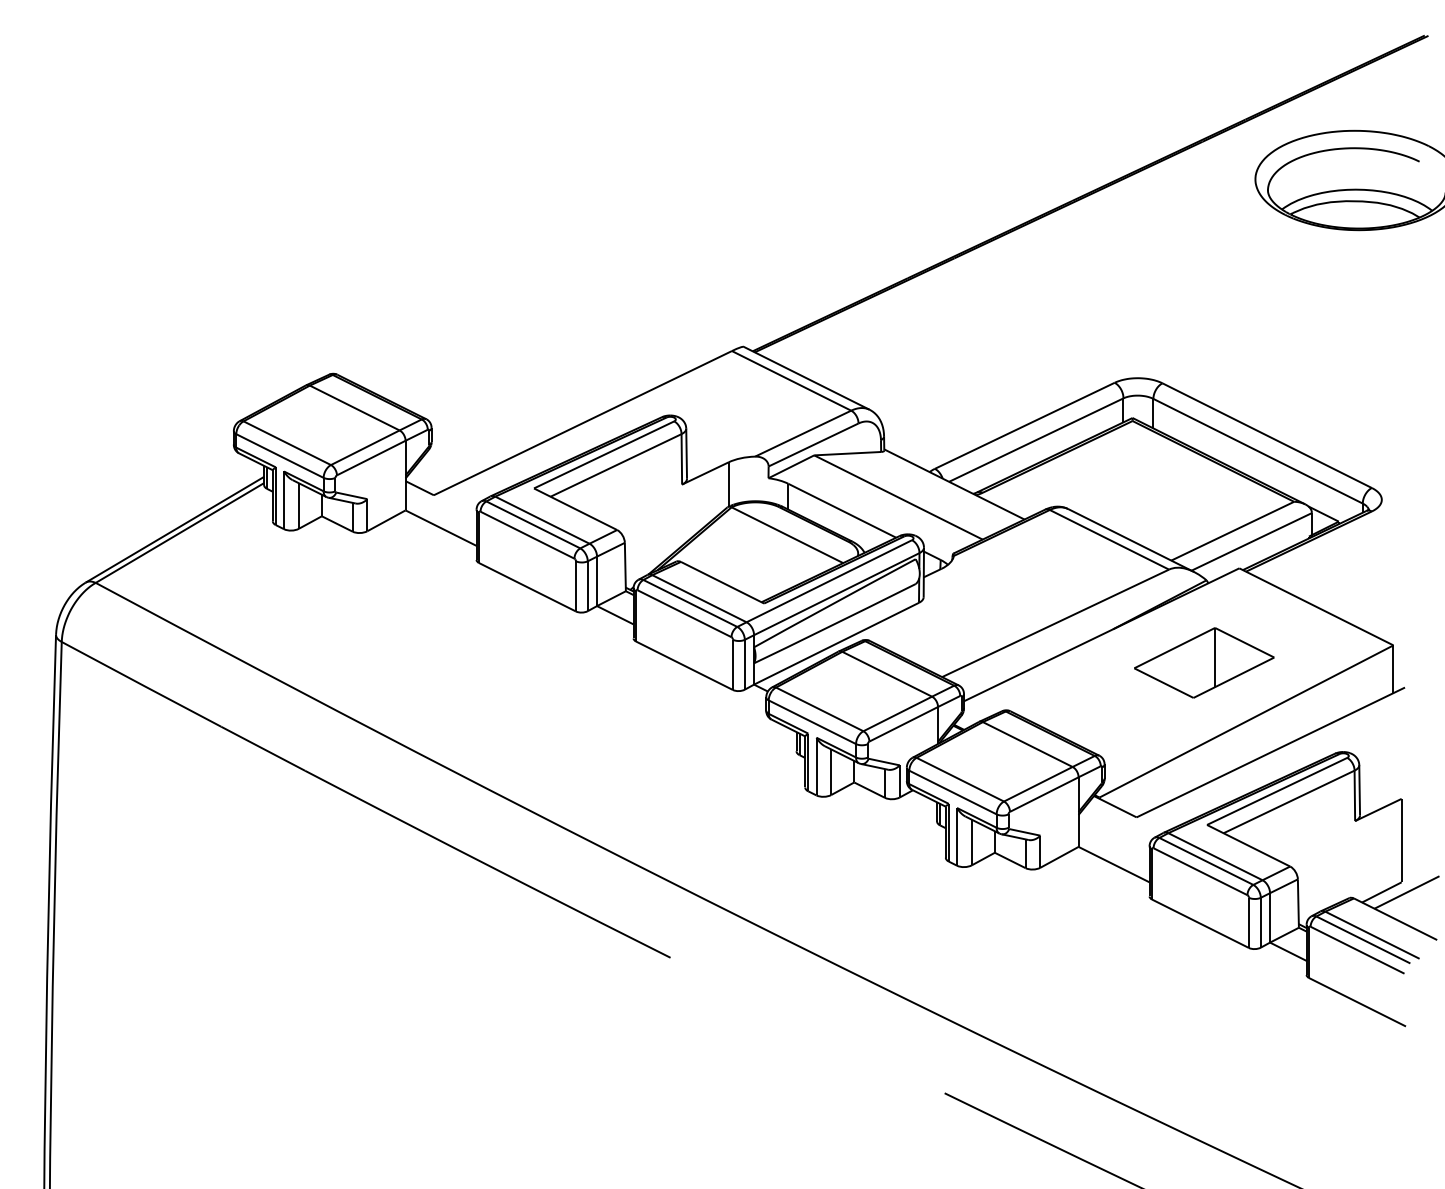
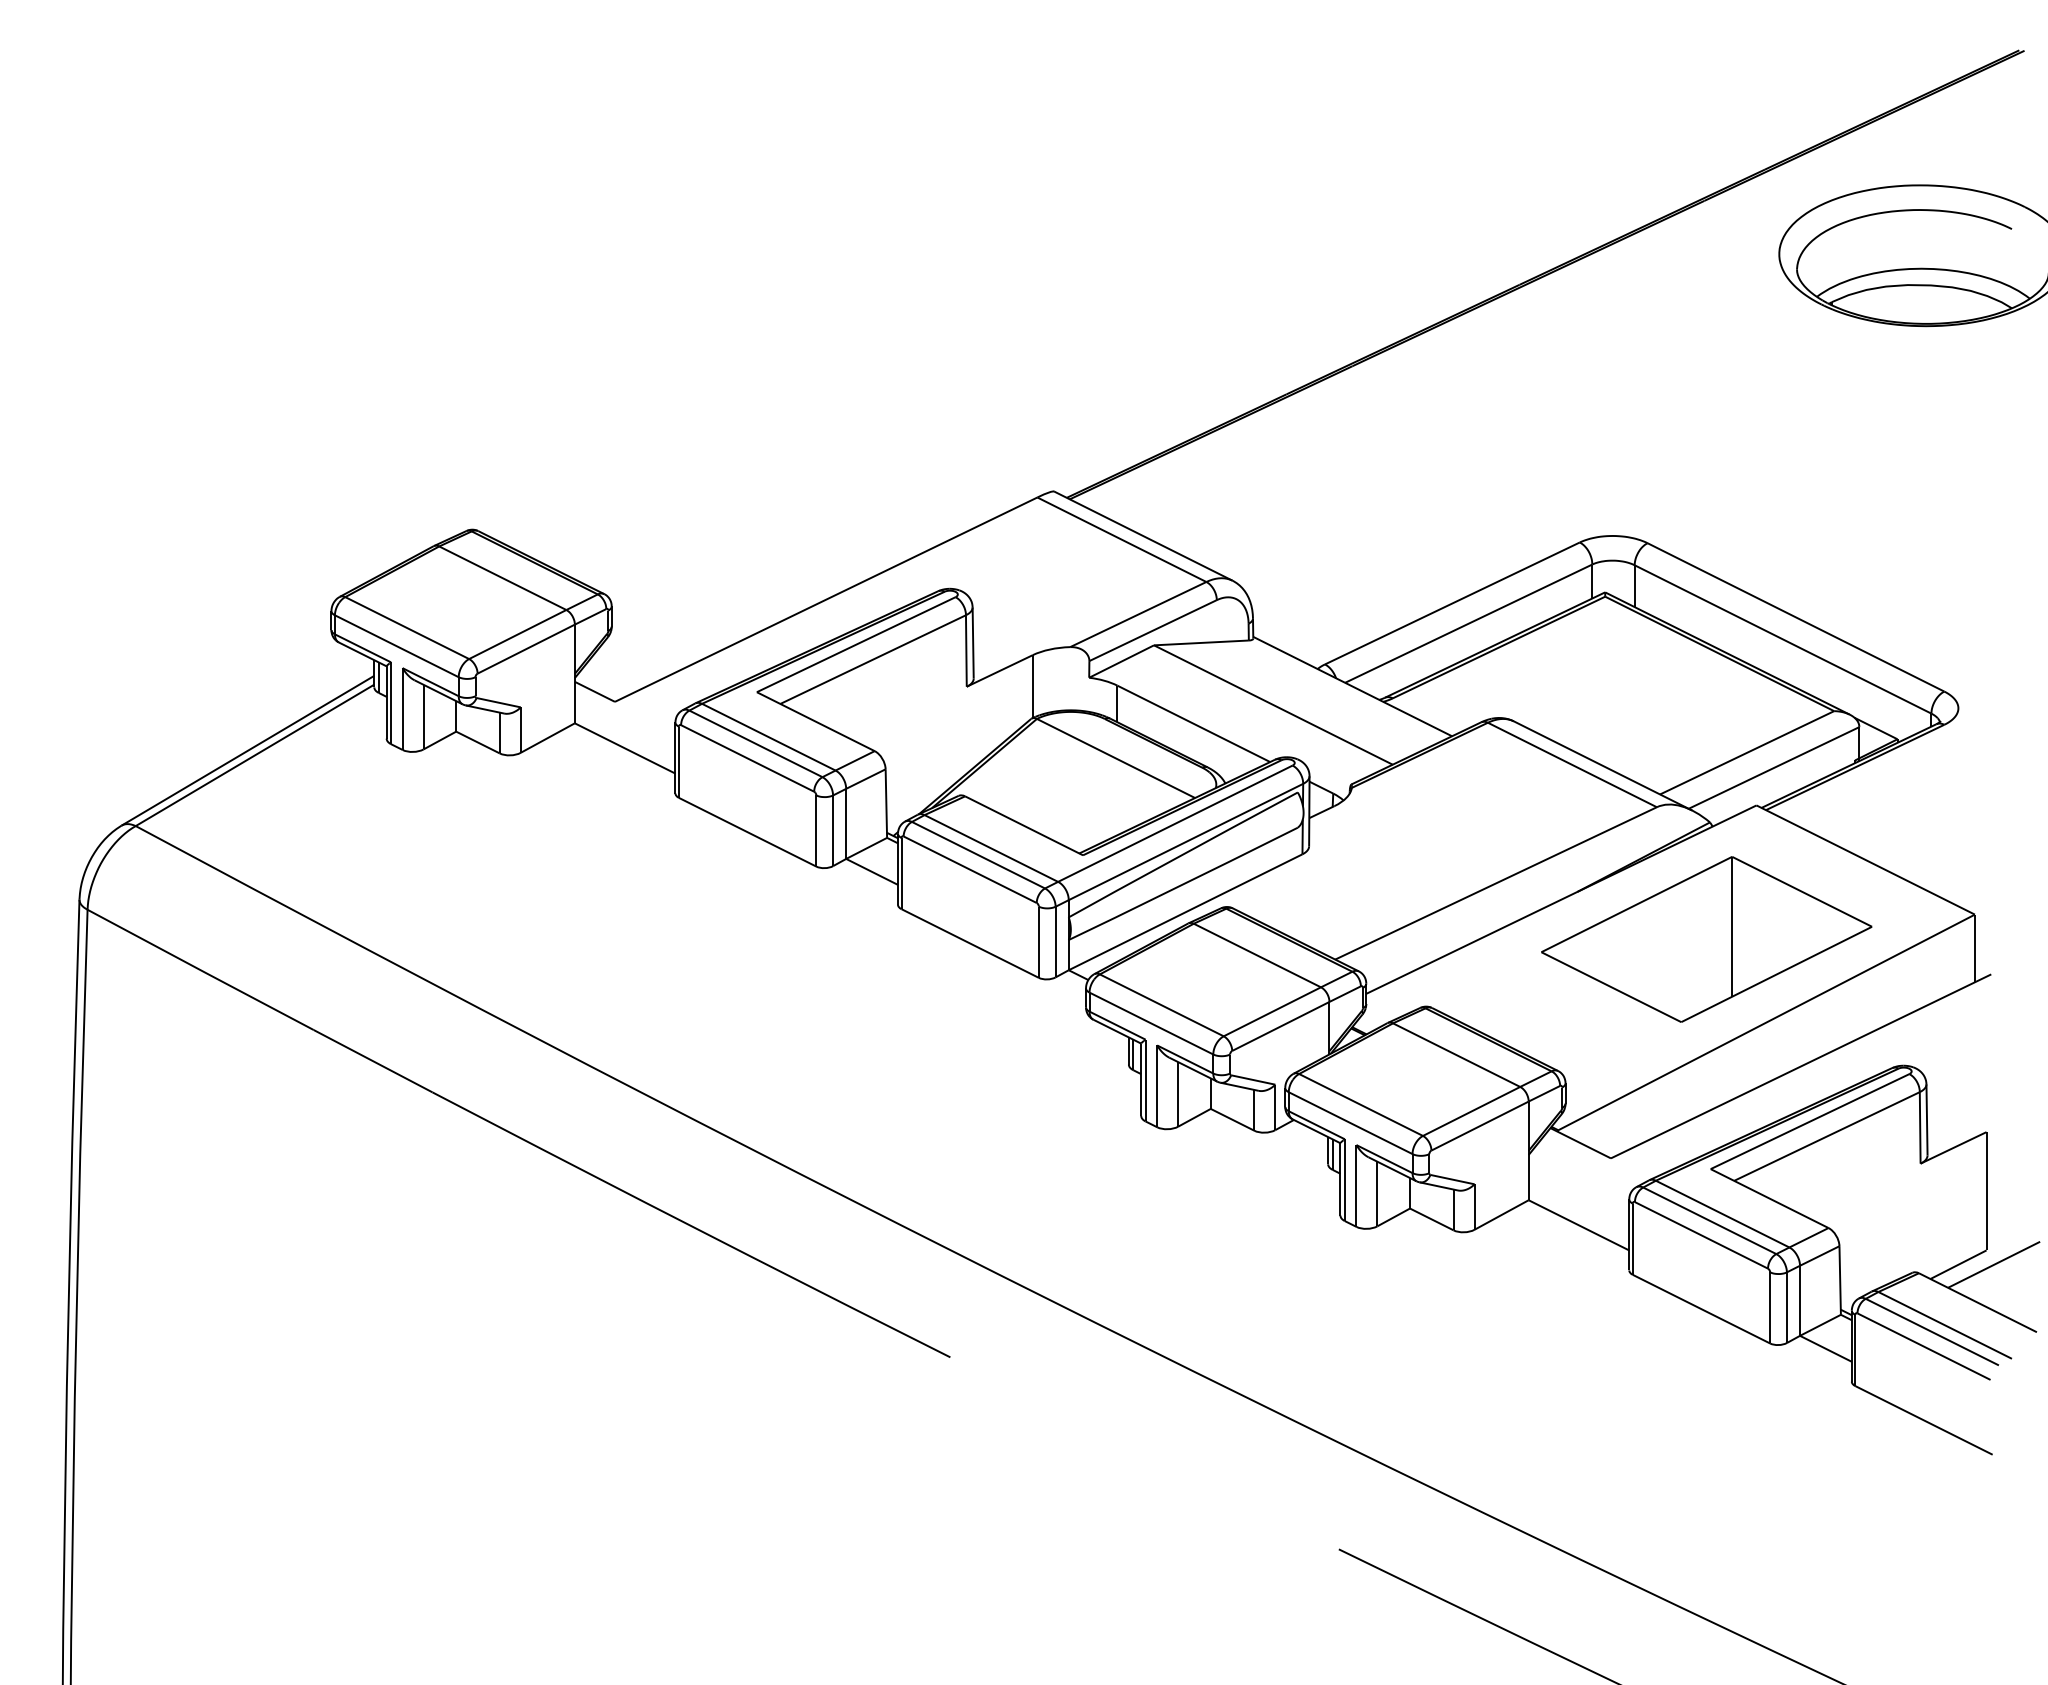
part: (1204, 662) -> (1706, 939), size x1.67

